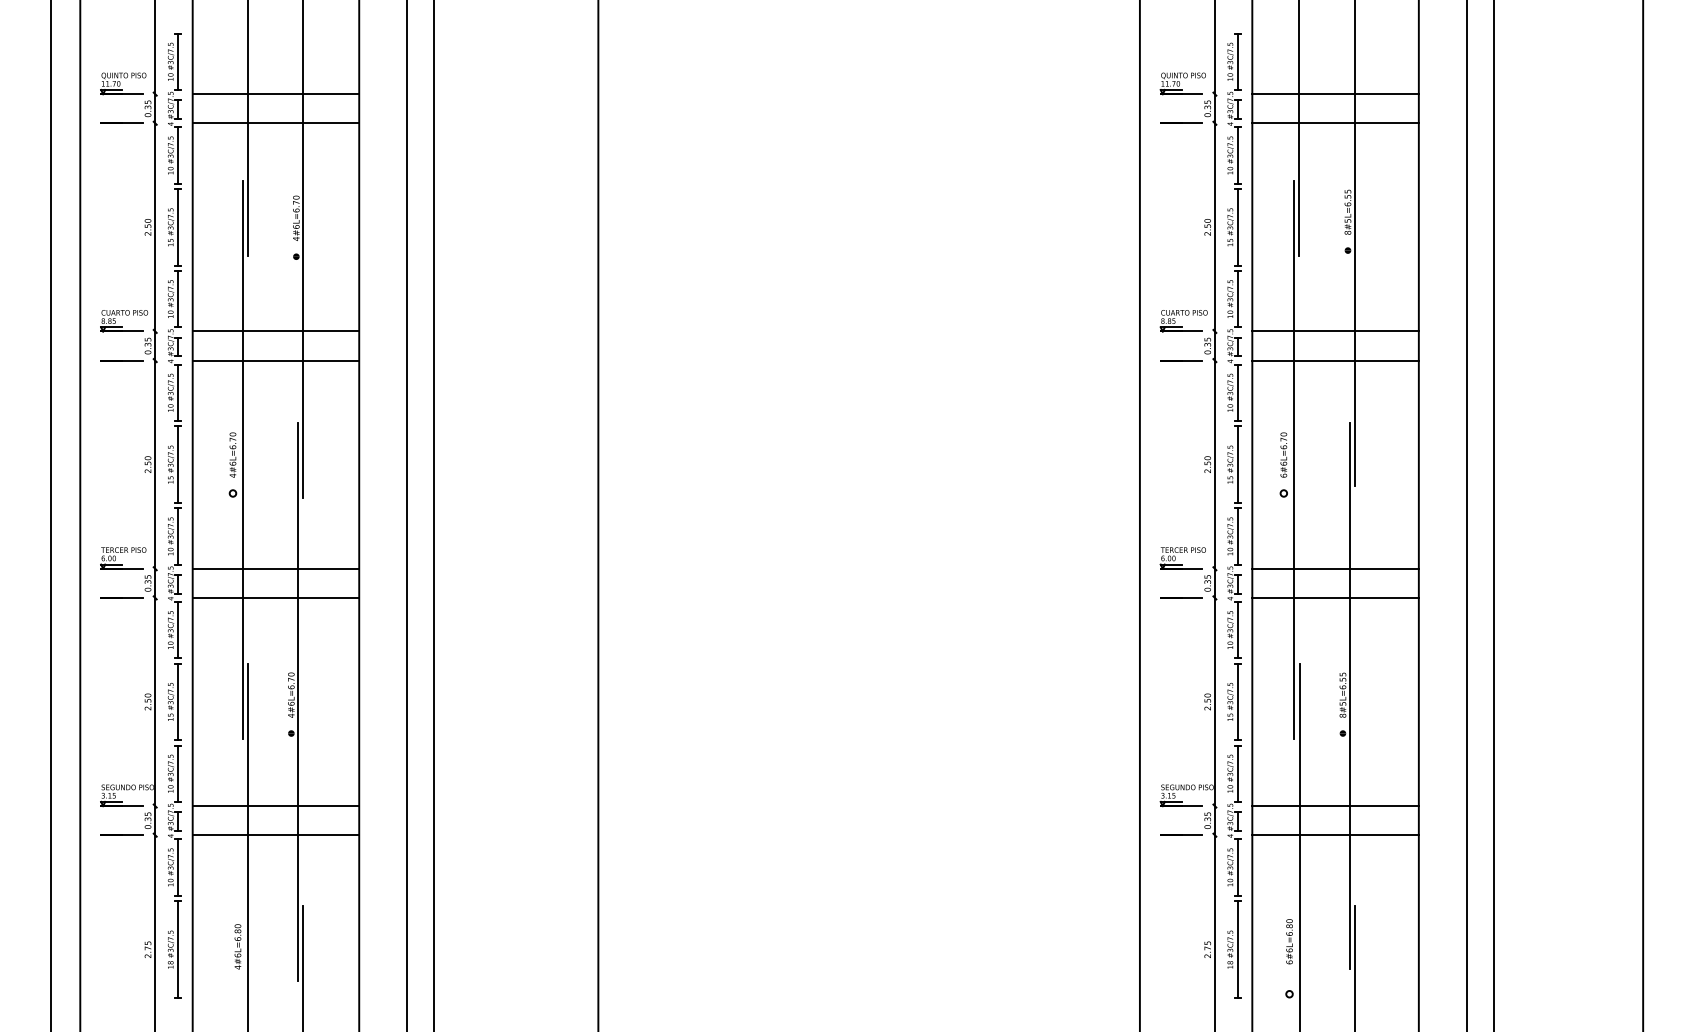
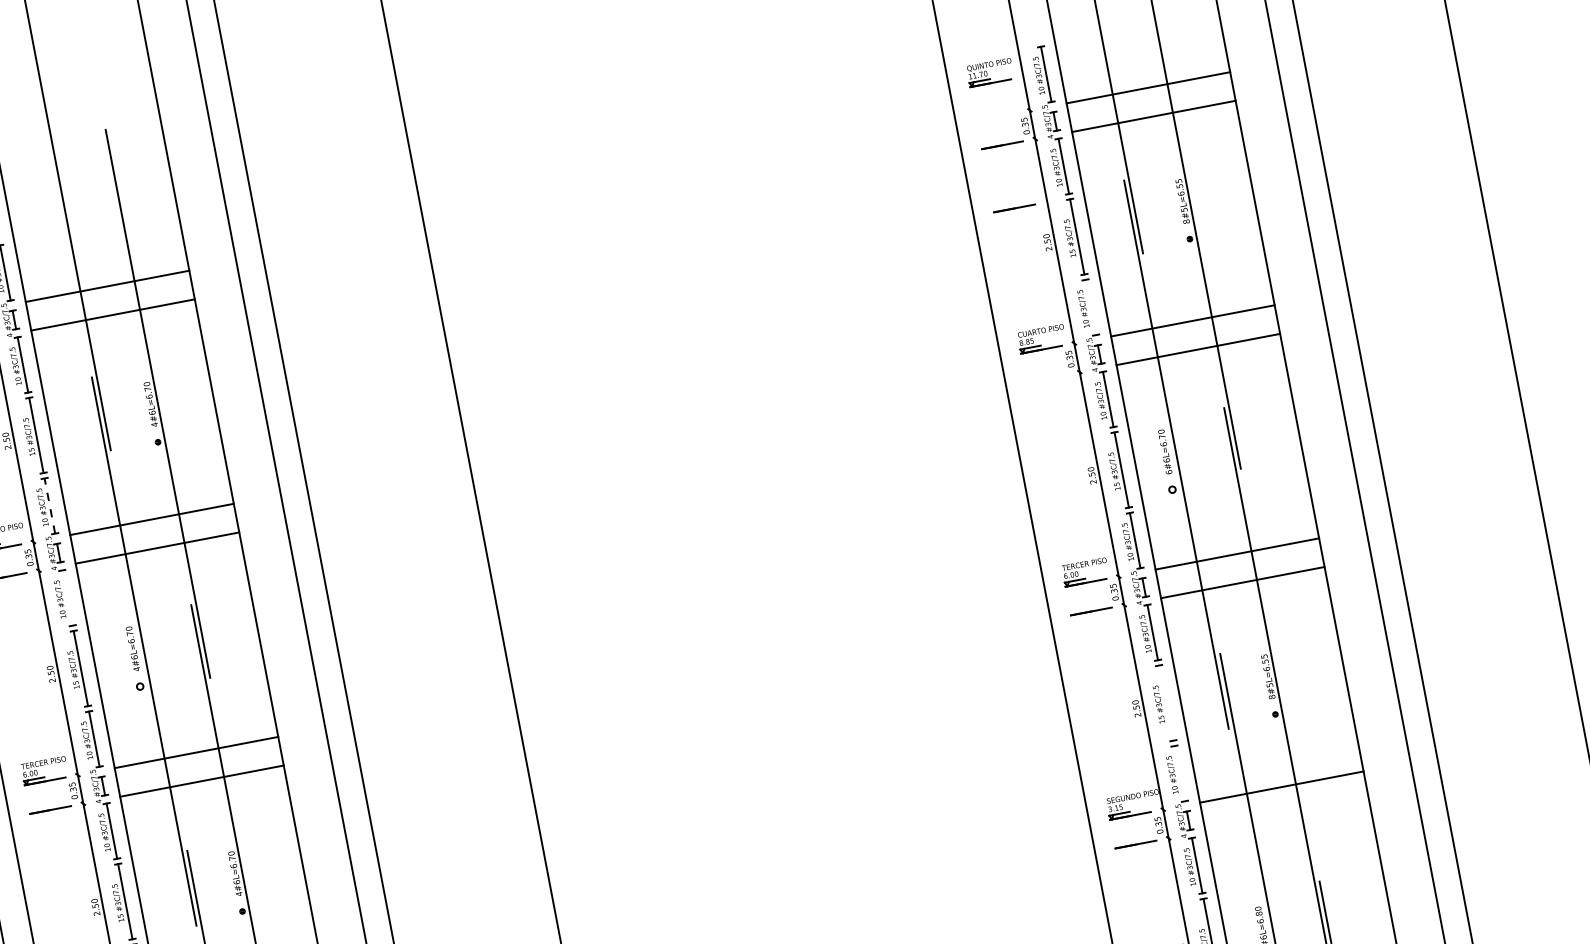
part: (1182, 83) -> (989, 72), moved
line: (178, 298) -> (50, 505), solid -> dashed
line: (1237, 299) -> (1090, 307), removed
line: (1181, 360) -> (1014, 208), moved
line: (178, 392) -> (67, 597), removed
line: (1237, 701) -> (1165, 702), removed
line: (1237, 773) -> (1179, 773), removed
line: (1335, 835) -> (1287, 816), removed

